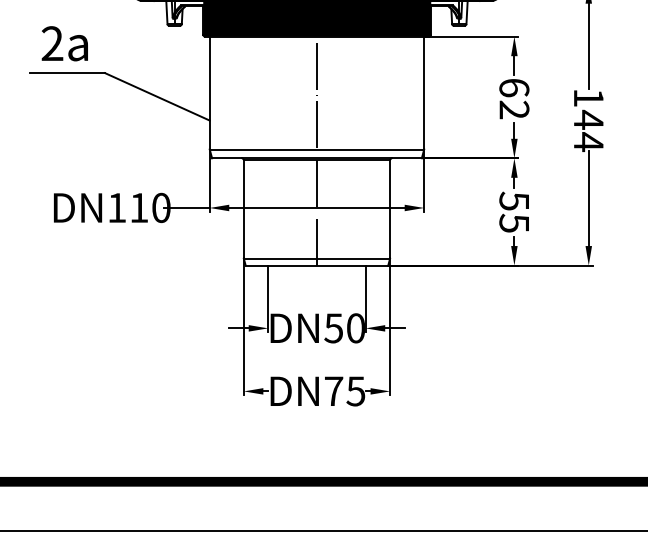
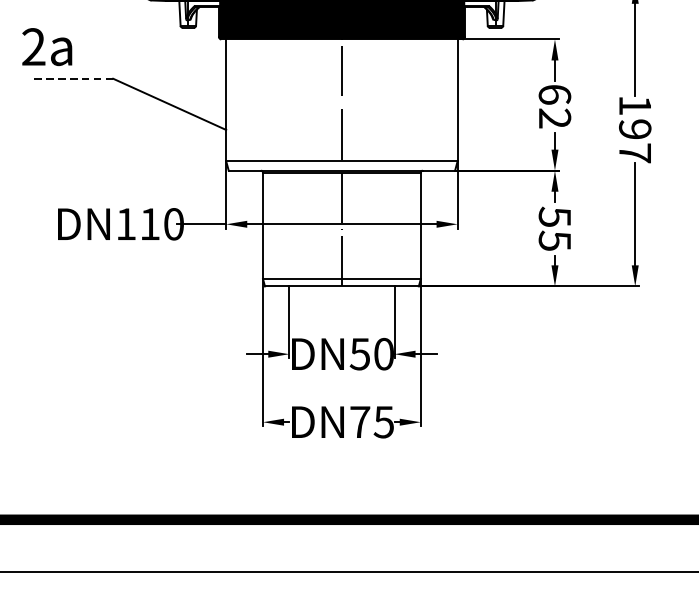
text: (64, 43) -> (46, 46), moved
line: (67, 73) -> (72, 79), solid -> dashed
text: (588, 130) -> (634, 140), 144 -> 197

